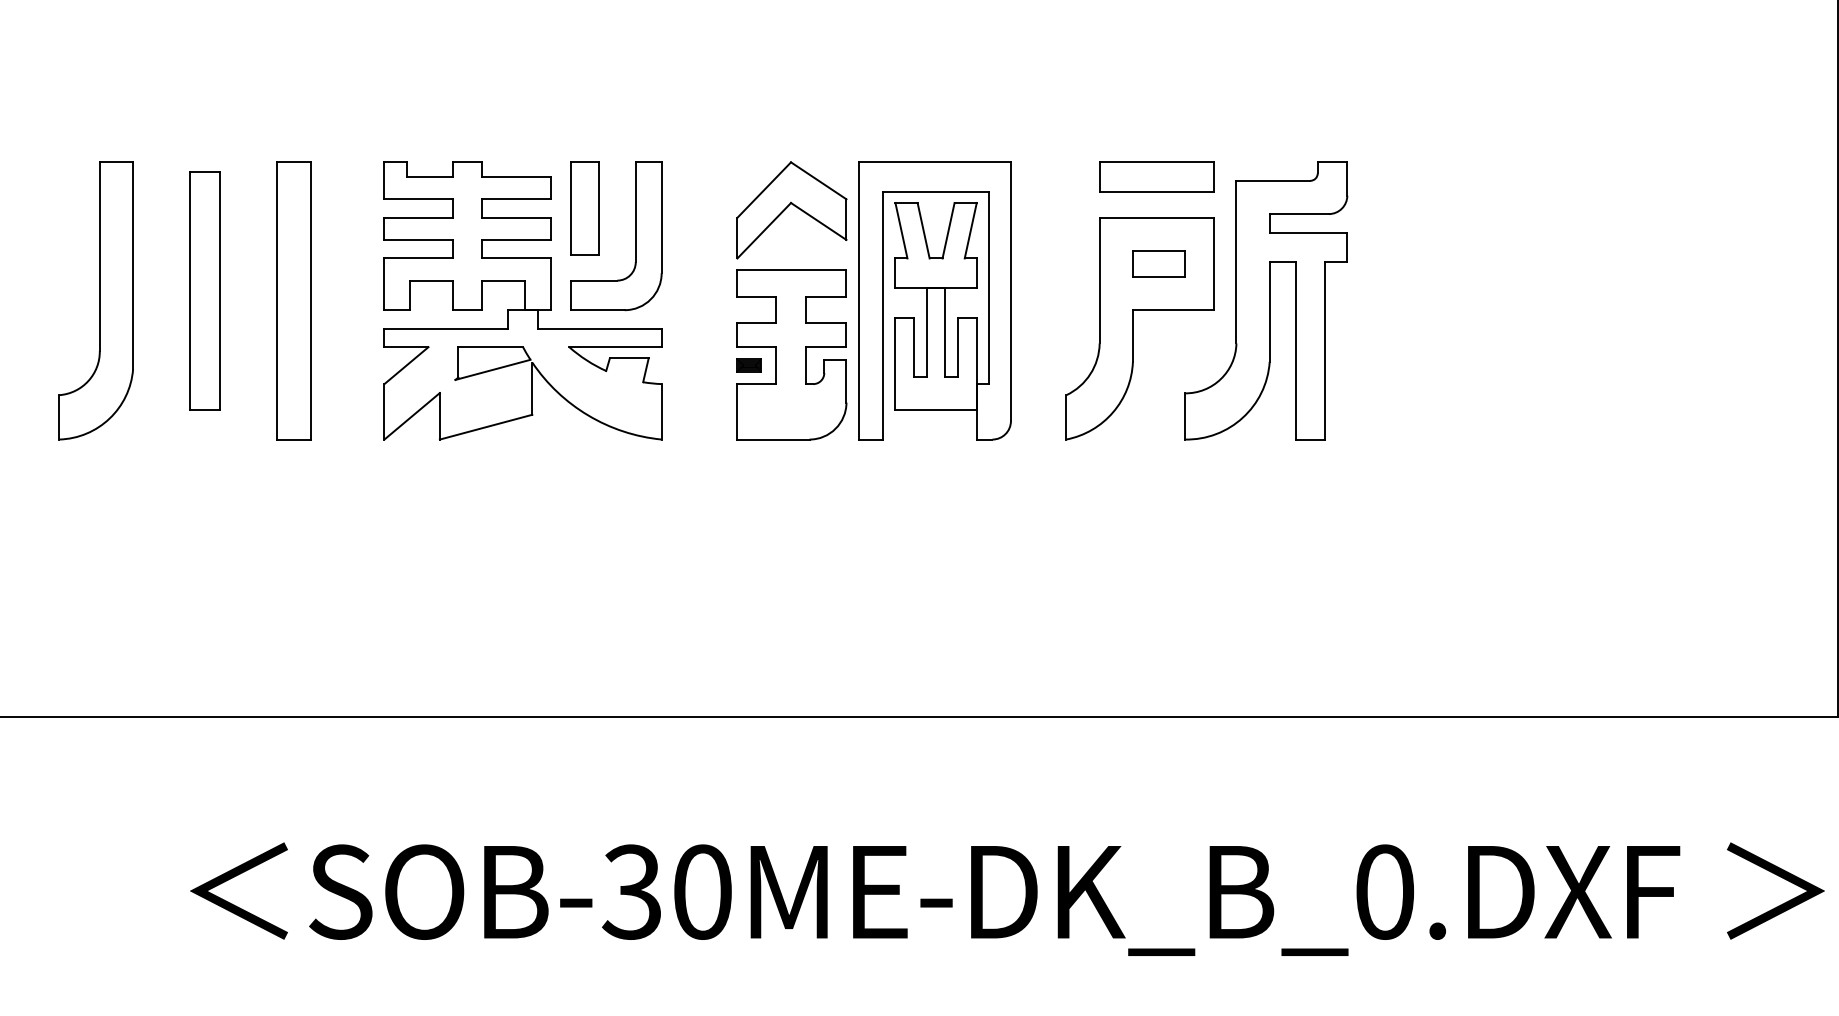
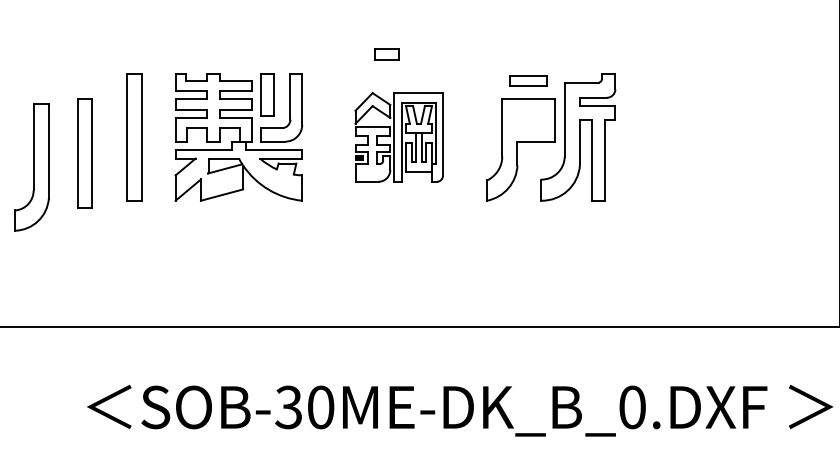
part: (1157, 176) -> (528, 80), size x0.7
part: (1157, 263) -> (386, 54), moved
part: (204, 290) -> (84, 153), moved
part: (95, 301) -> (31, 167), moved
part: (872, 301) -> (398, 137), size x0.7

